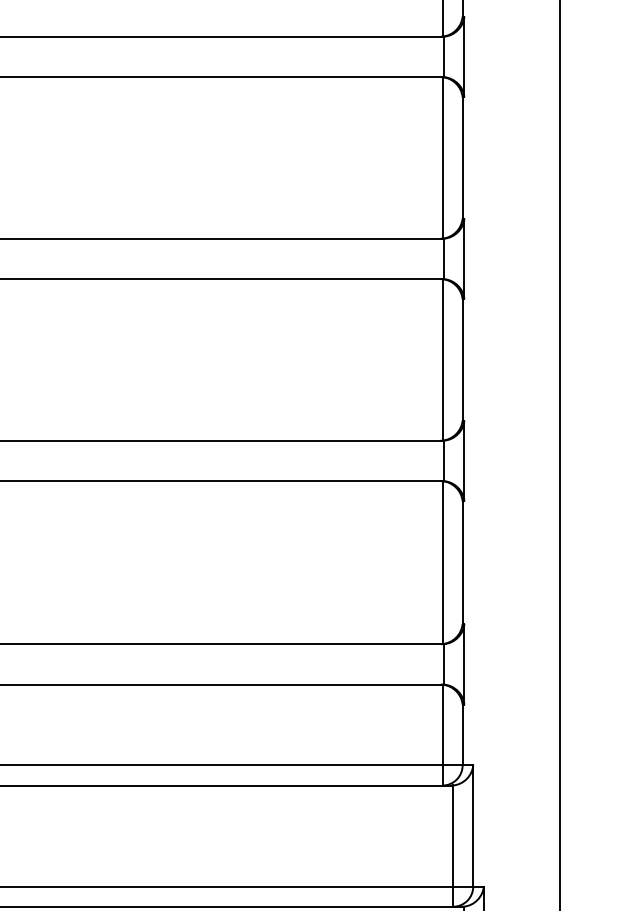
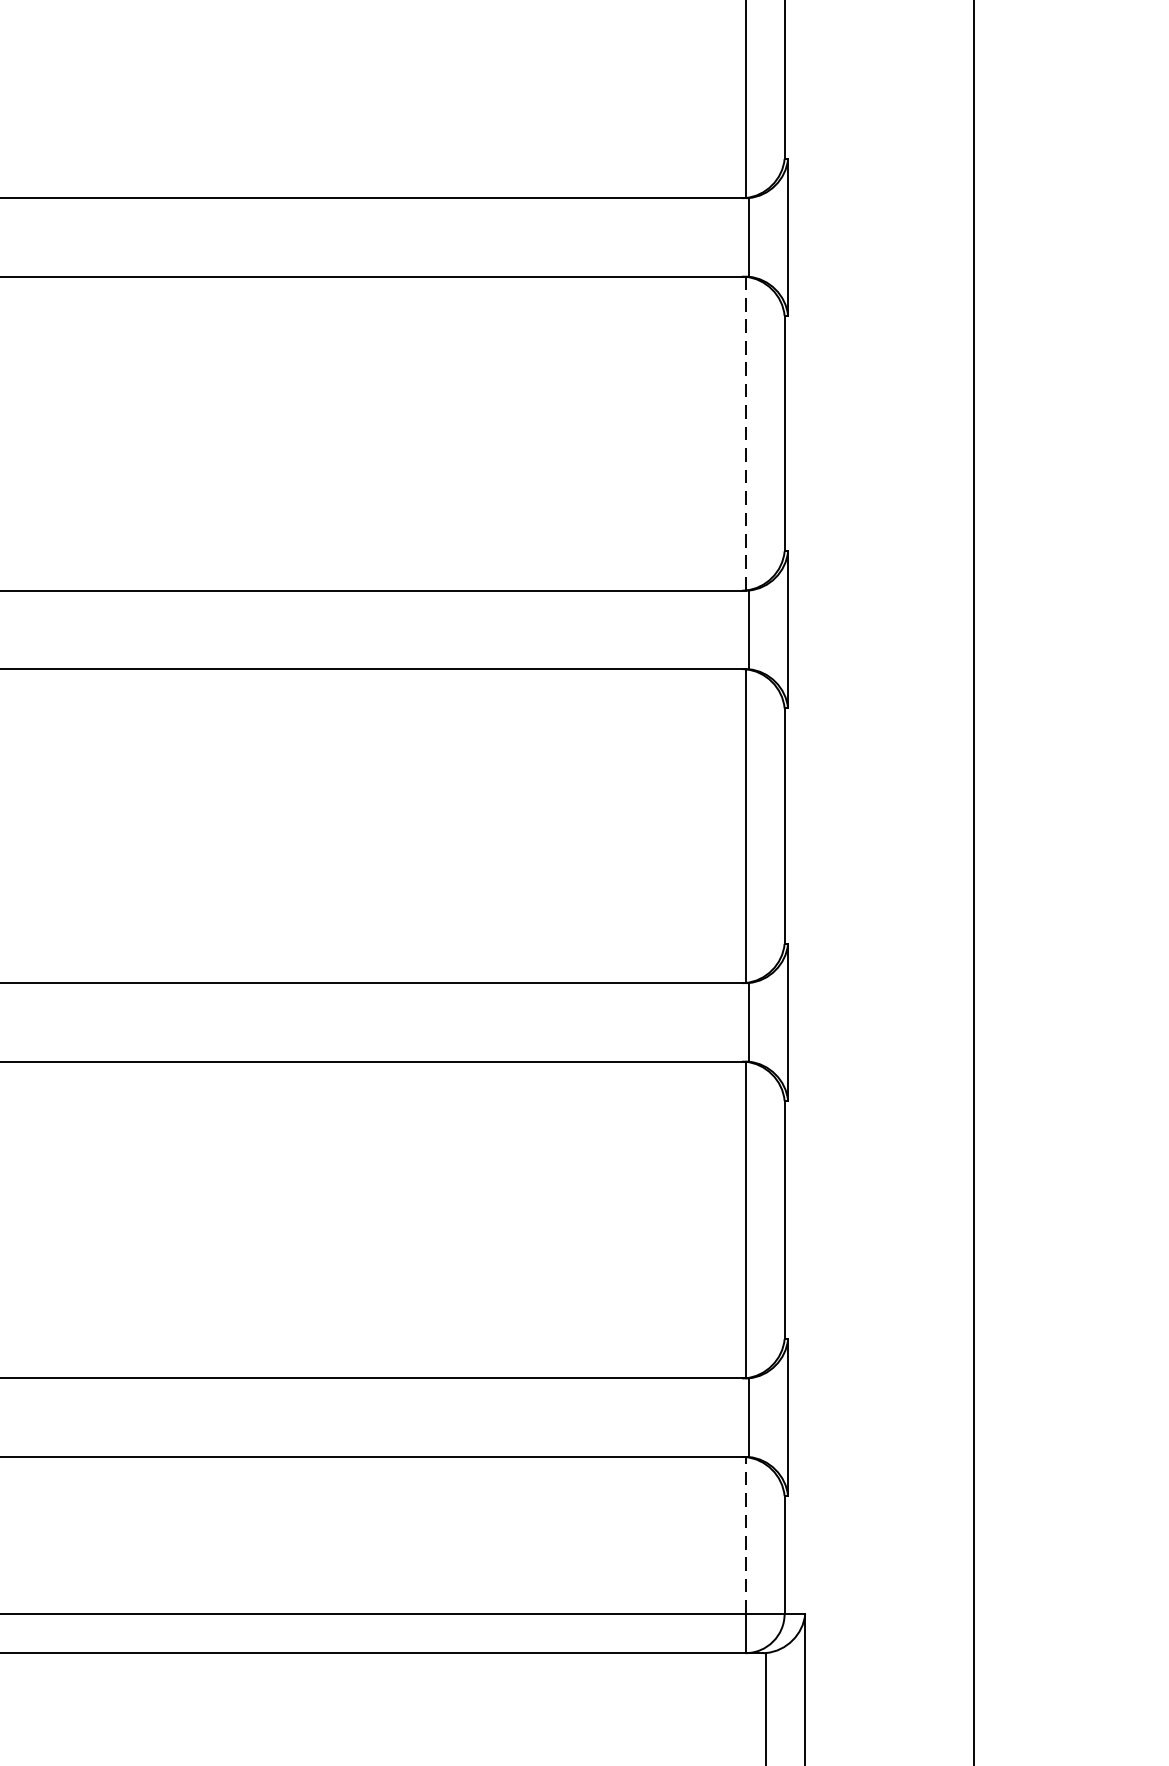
line: (442, 157) -> (745, 432), solid -> dashed
line: (442, 724) -> (745, 1534), solid -> dashed

